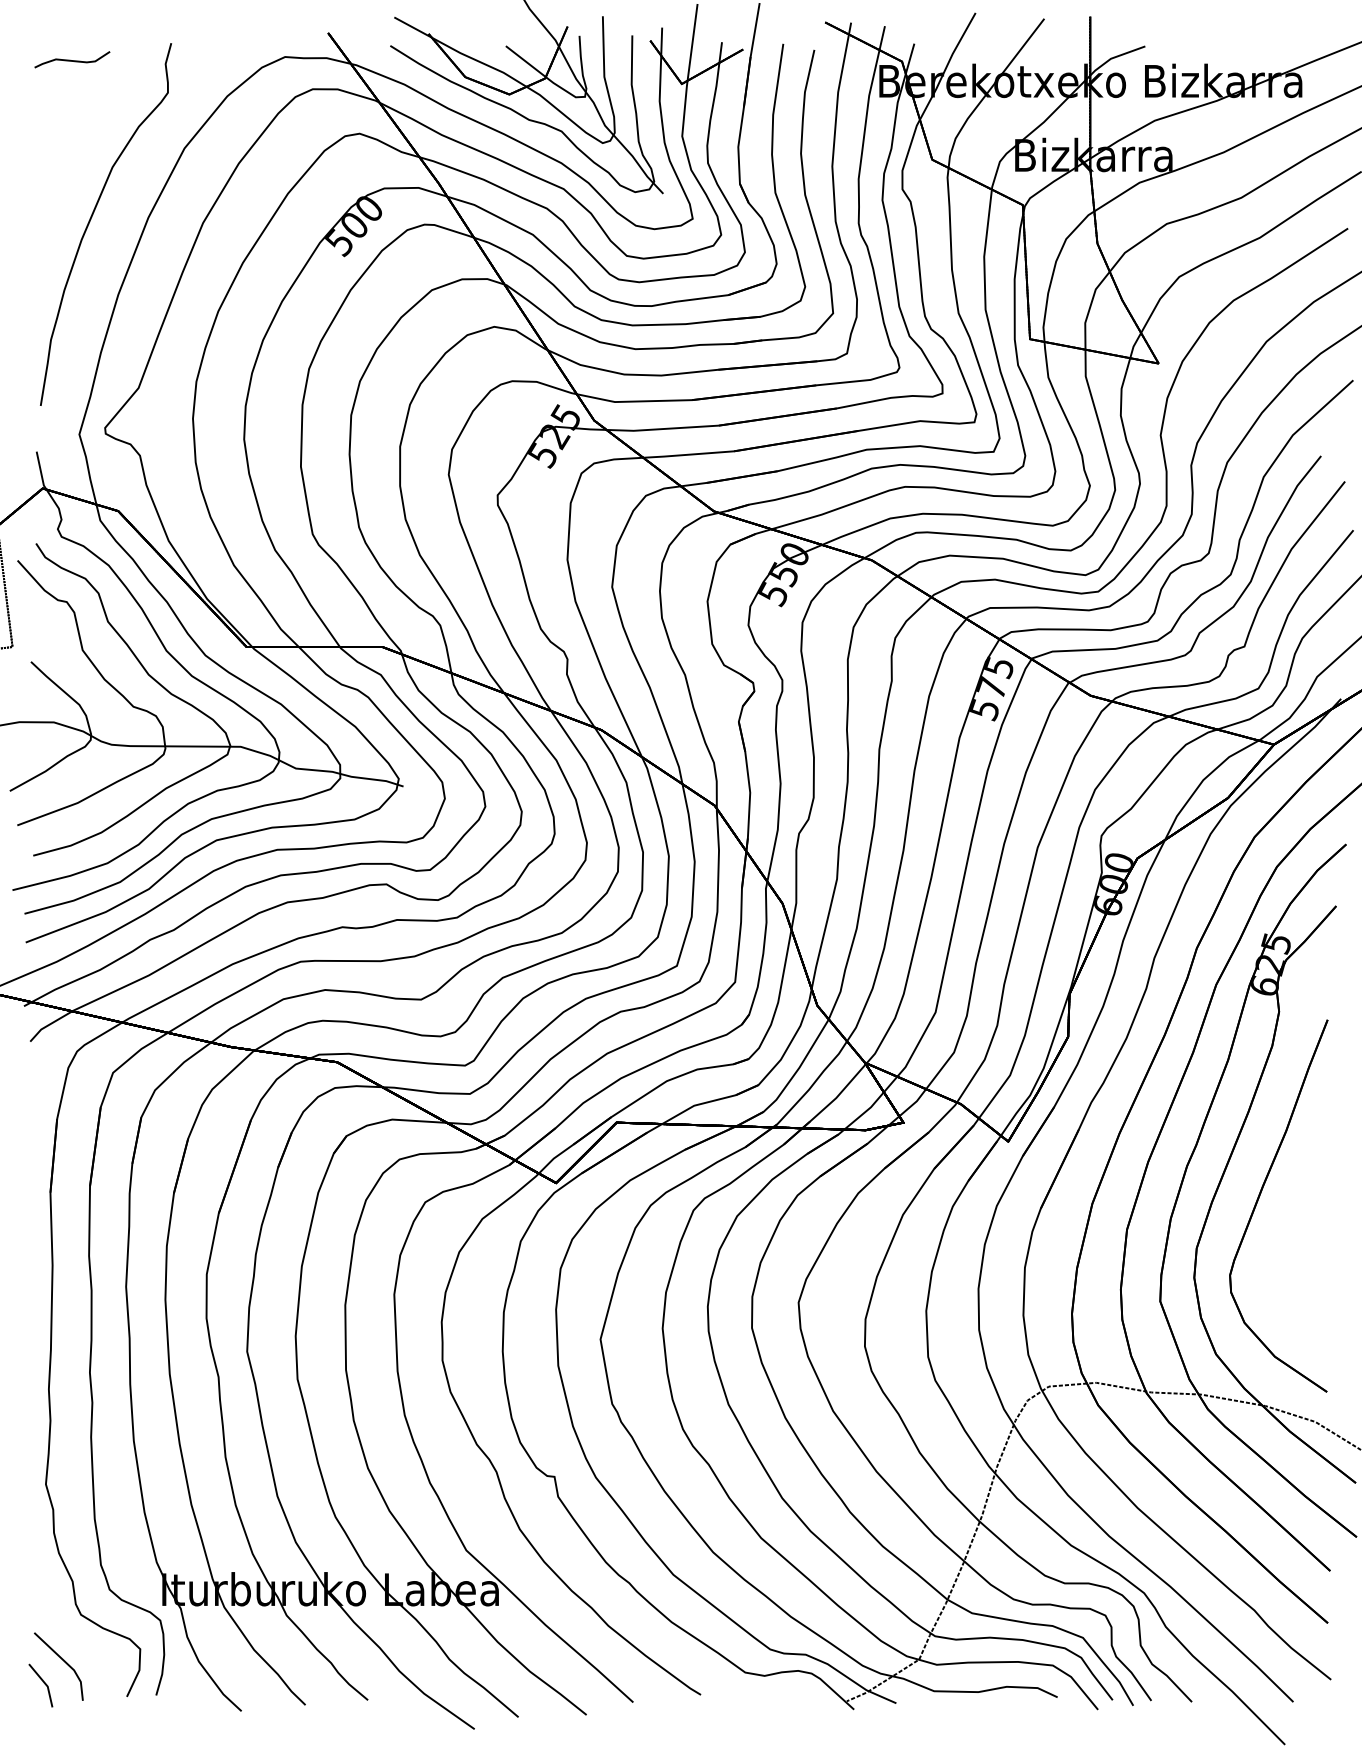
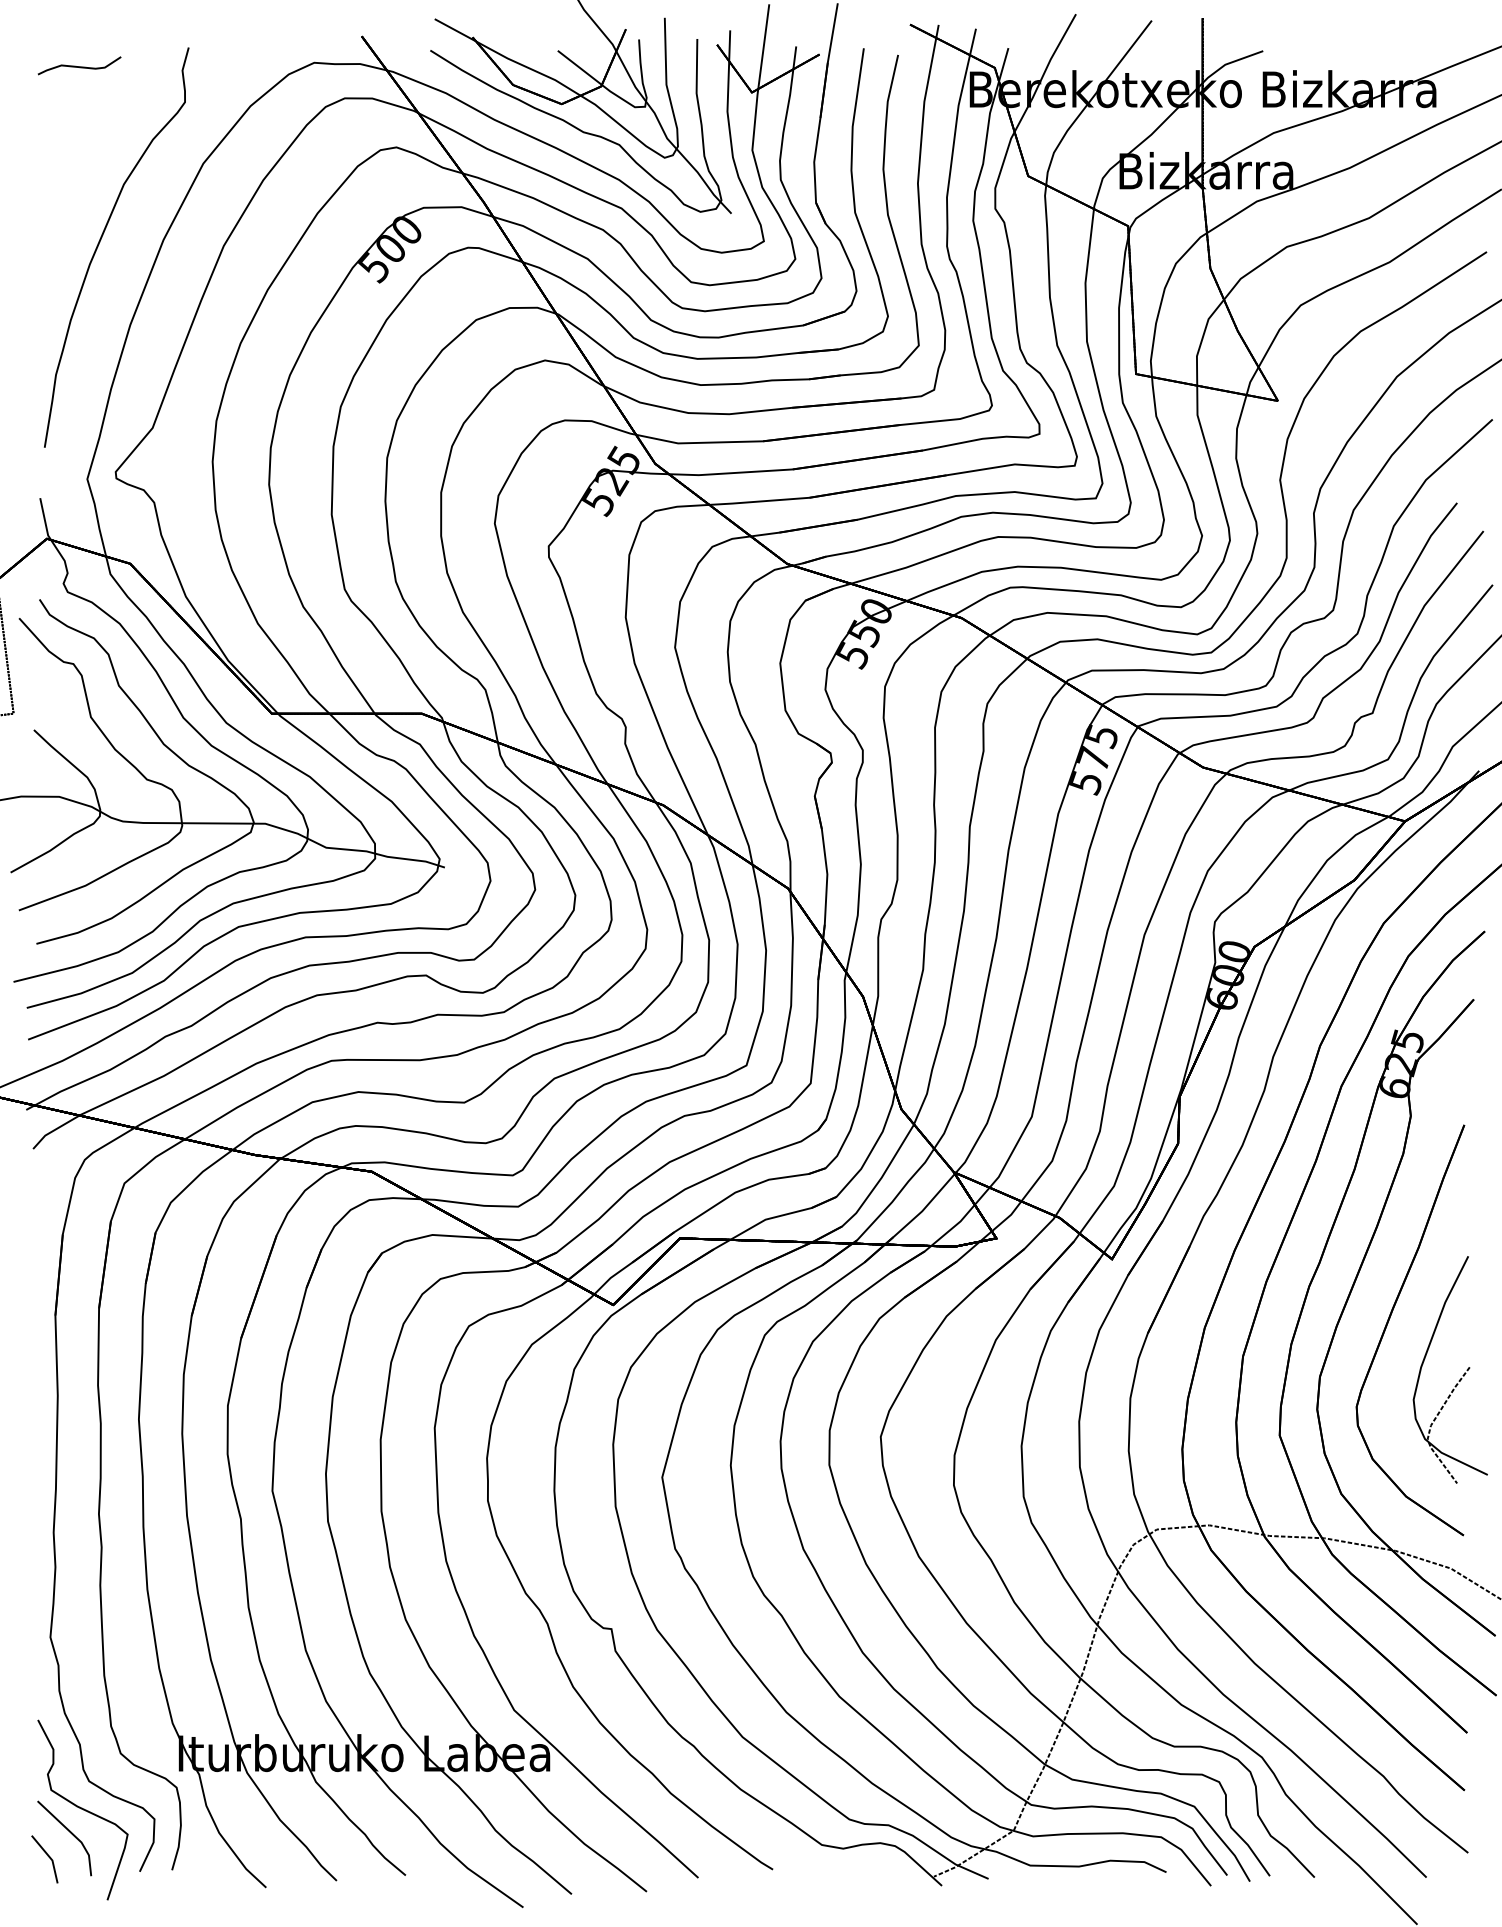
part: (1323, 1250) -> (1459, 1379), added
curve: (75, 1640) -> (82, 1809), added

